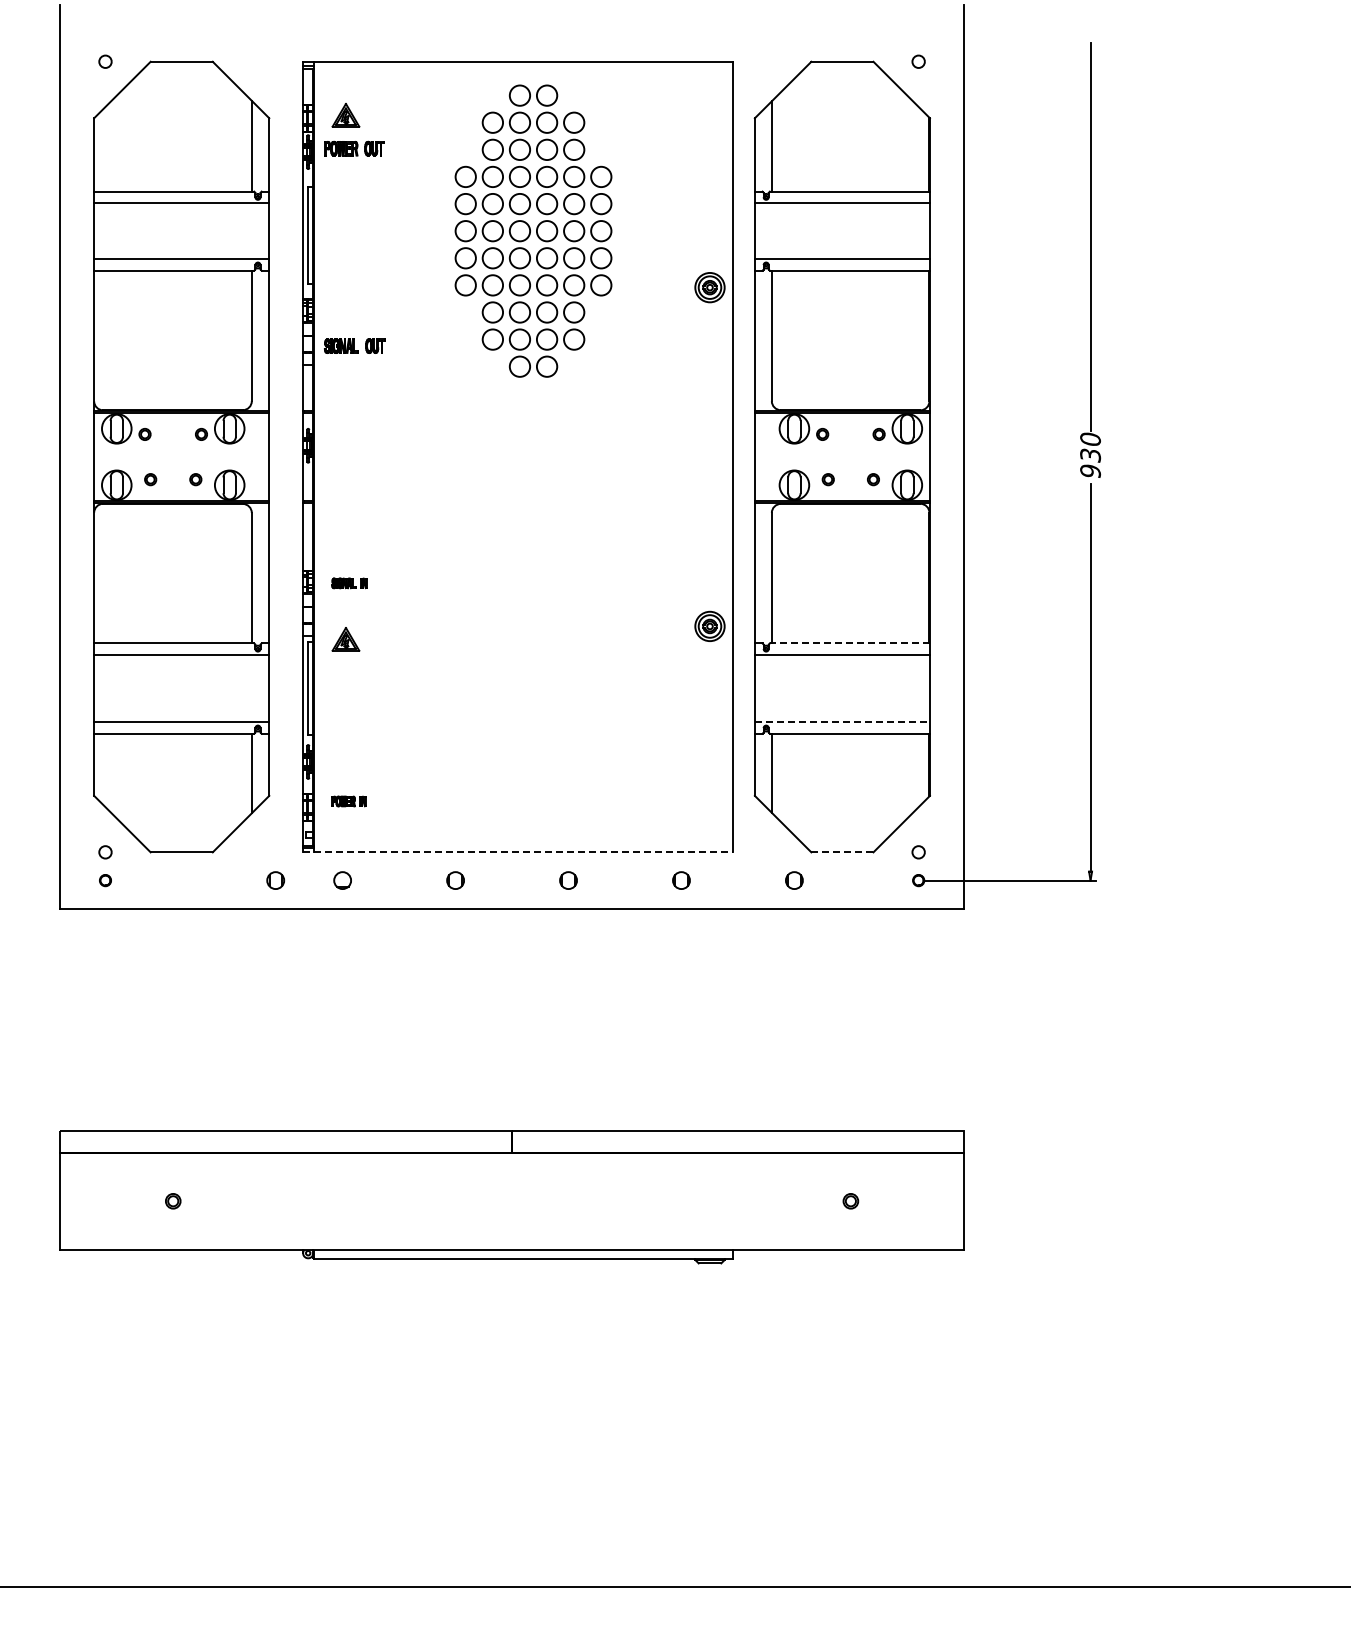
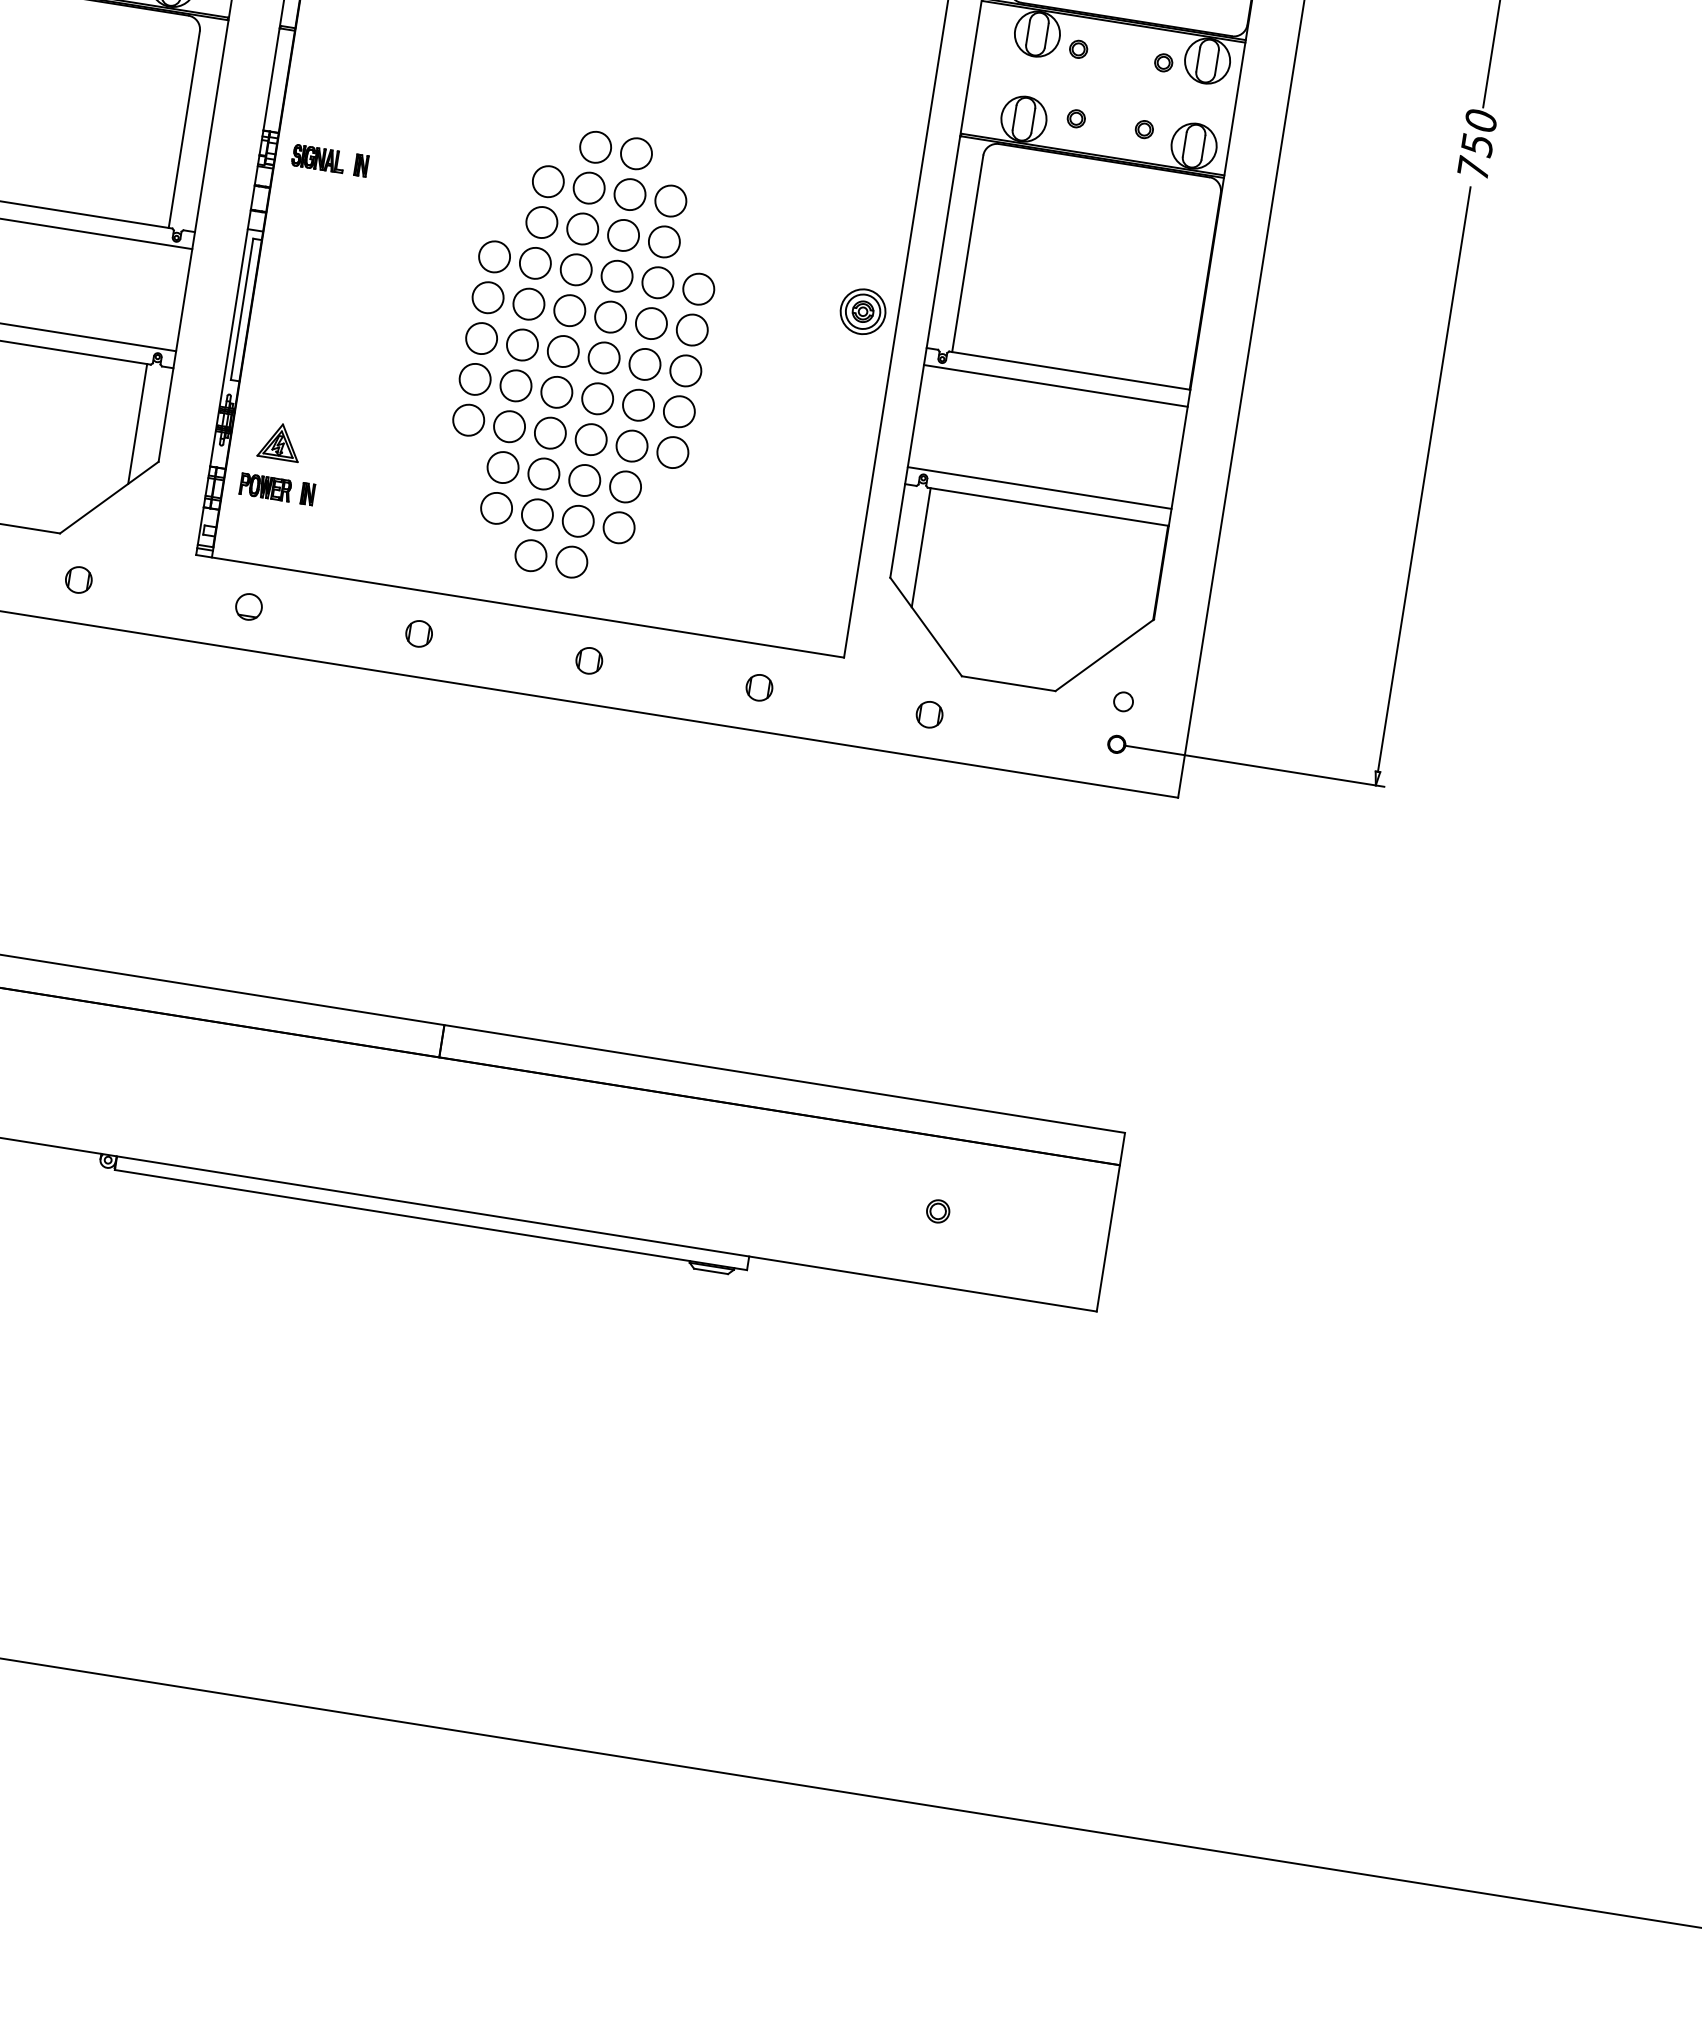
text: (1090, 462) -> (1475, 155), 930 -> 750
part: (349, 583) -> (330, 161), size x1.43
part: (345, 639) -> (279, 441), moved
line: (849, 643) -> (1069, 370), dashed -> solid
part: (533, 682) -> (583, 354), added
line: (842, 722) -> (1039, 488), dashed -> solid
part: (348, 801) -> (276, 489), size x1.43
line: (518, 852) -> (520, 606), dashed -> solid
line: (842, 852) -> (1008, 683), dashed -> solid
part: (275, 880) -> (78, 579), moved

